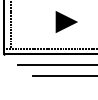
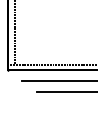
line: (66, 21) -> (70, 37), removed

